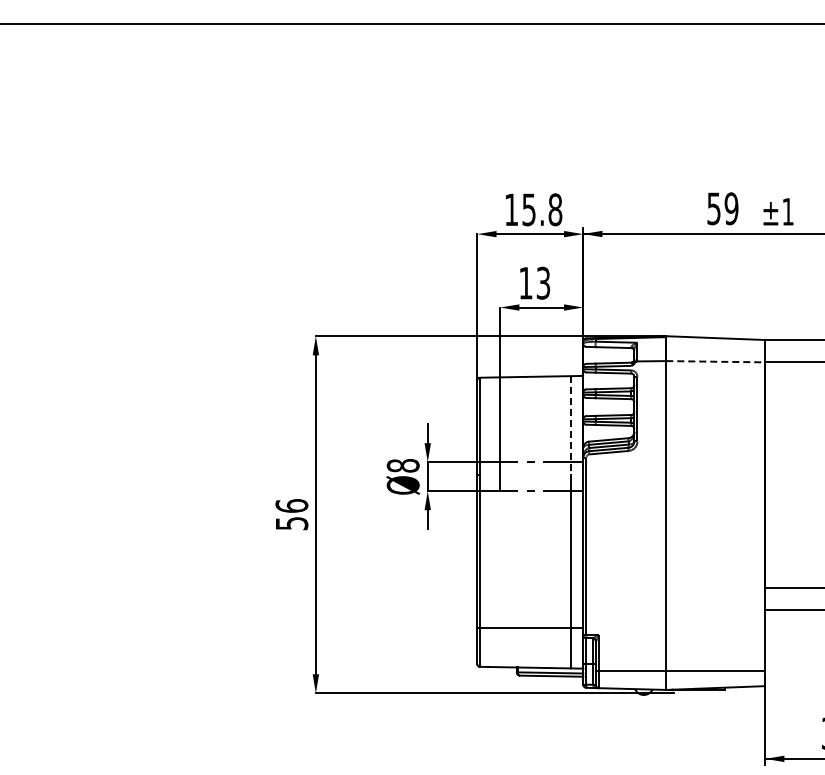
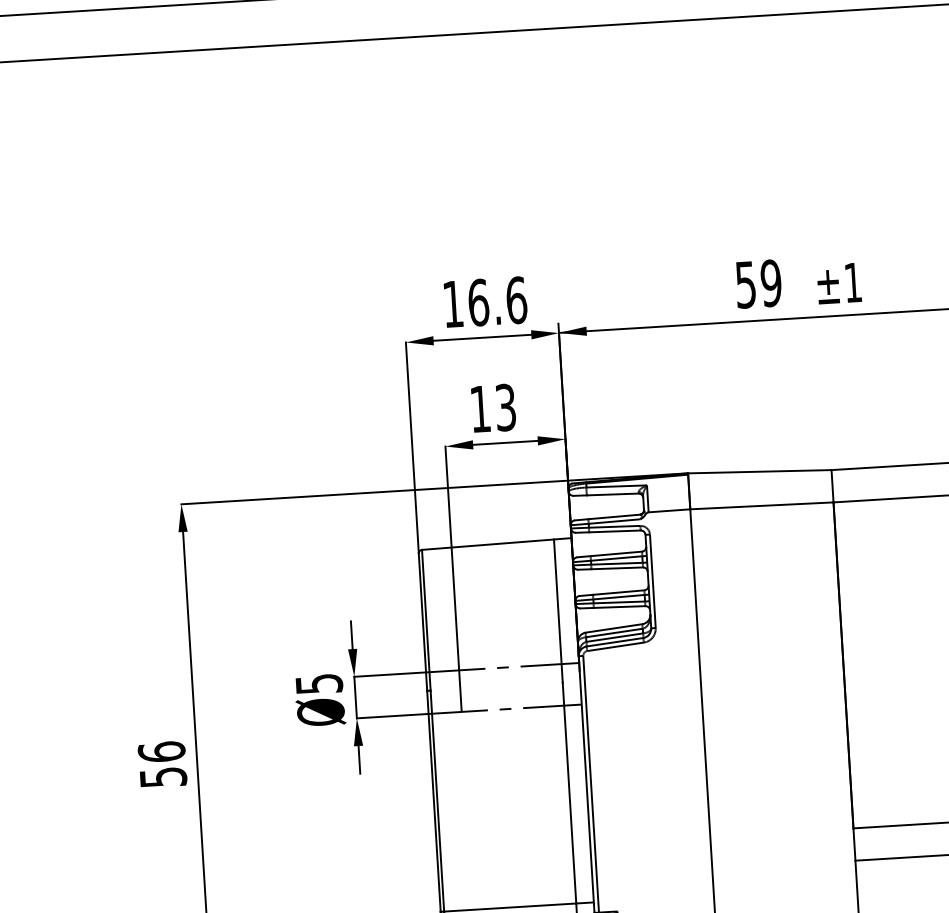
text: (542, 209) -> (497, 301), 15.8 -> 16.6
line: (716, 361) -> (762, 505), dashed -> solid
line: (571, 426) -> (559, 612), dashed -> solid
text: (402, 465) -> (318, 683), Ø8 -> Ø5

